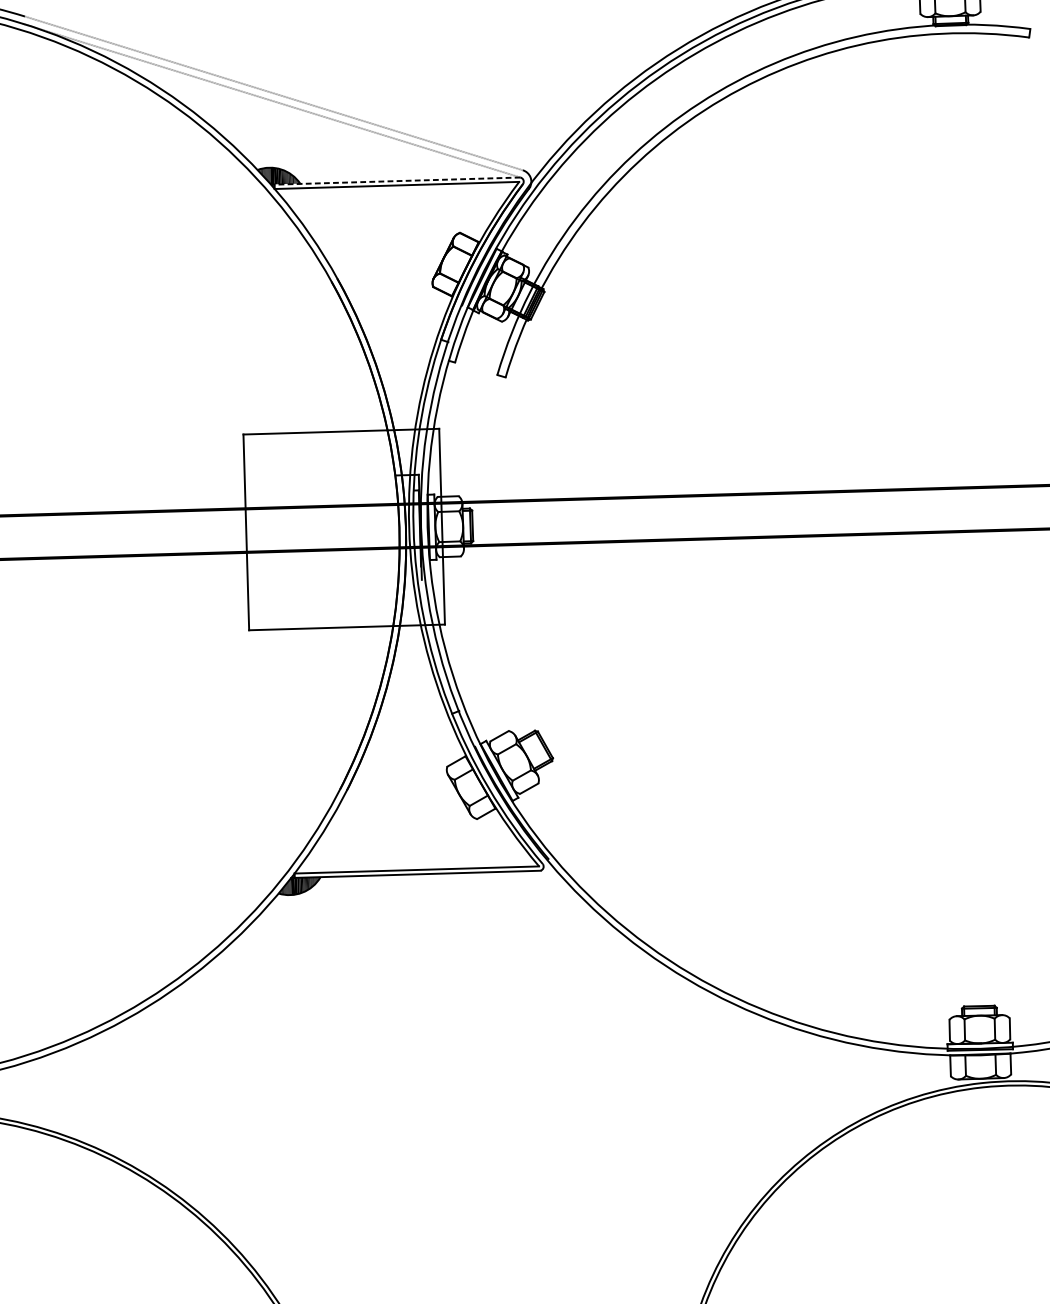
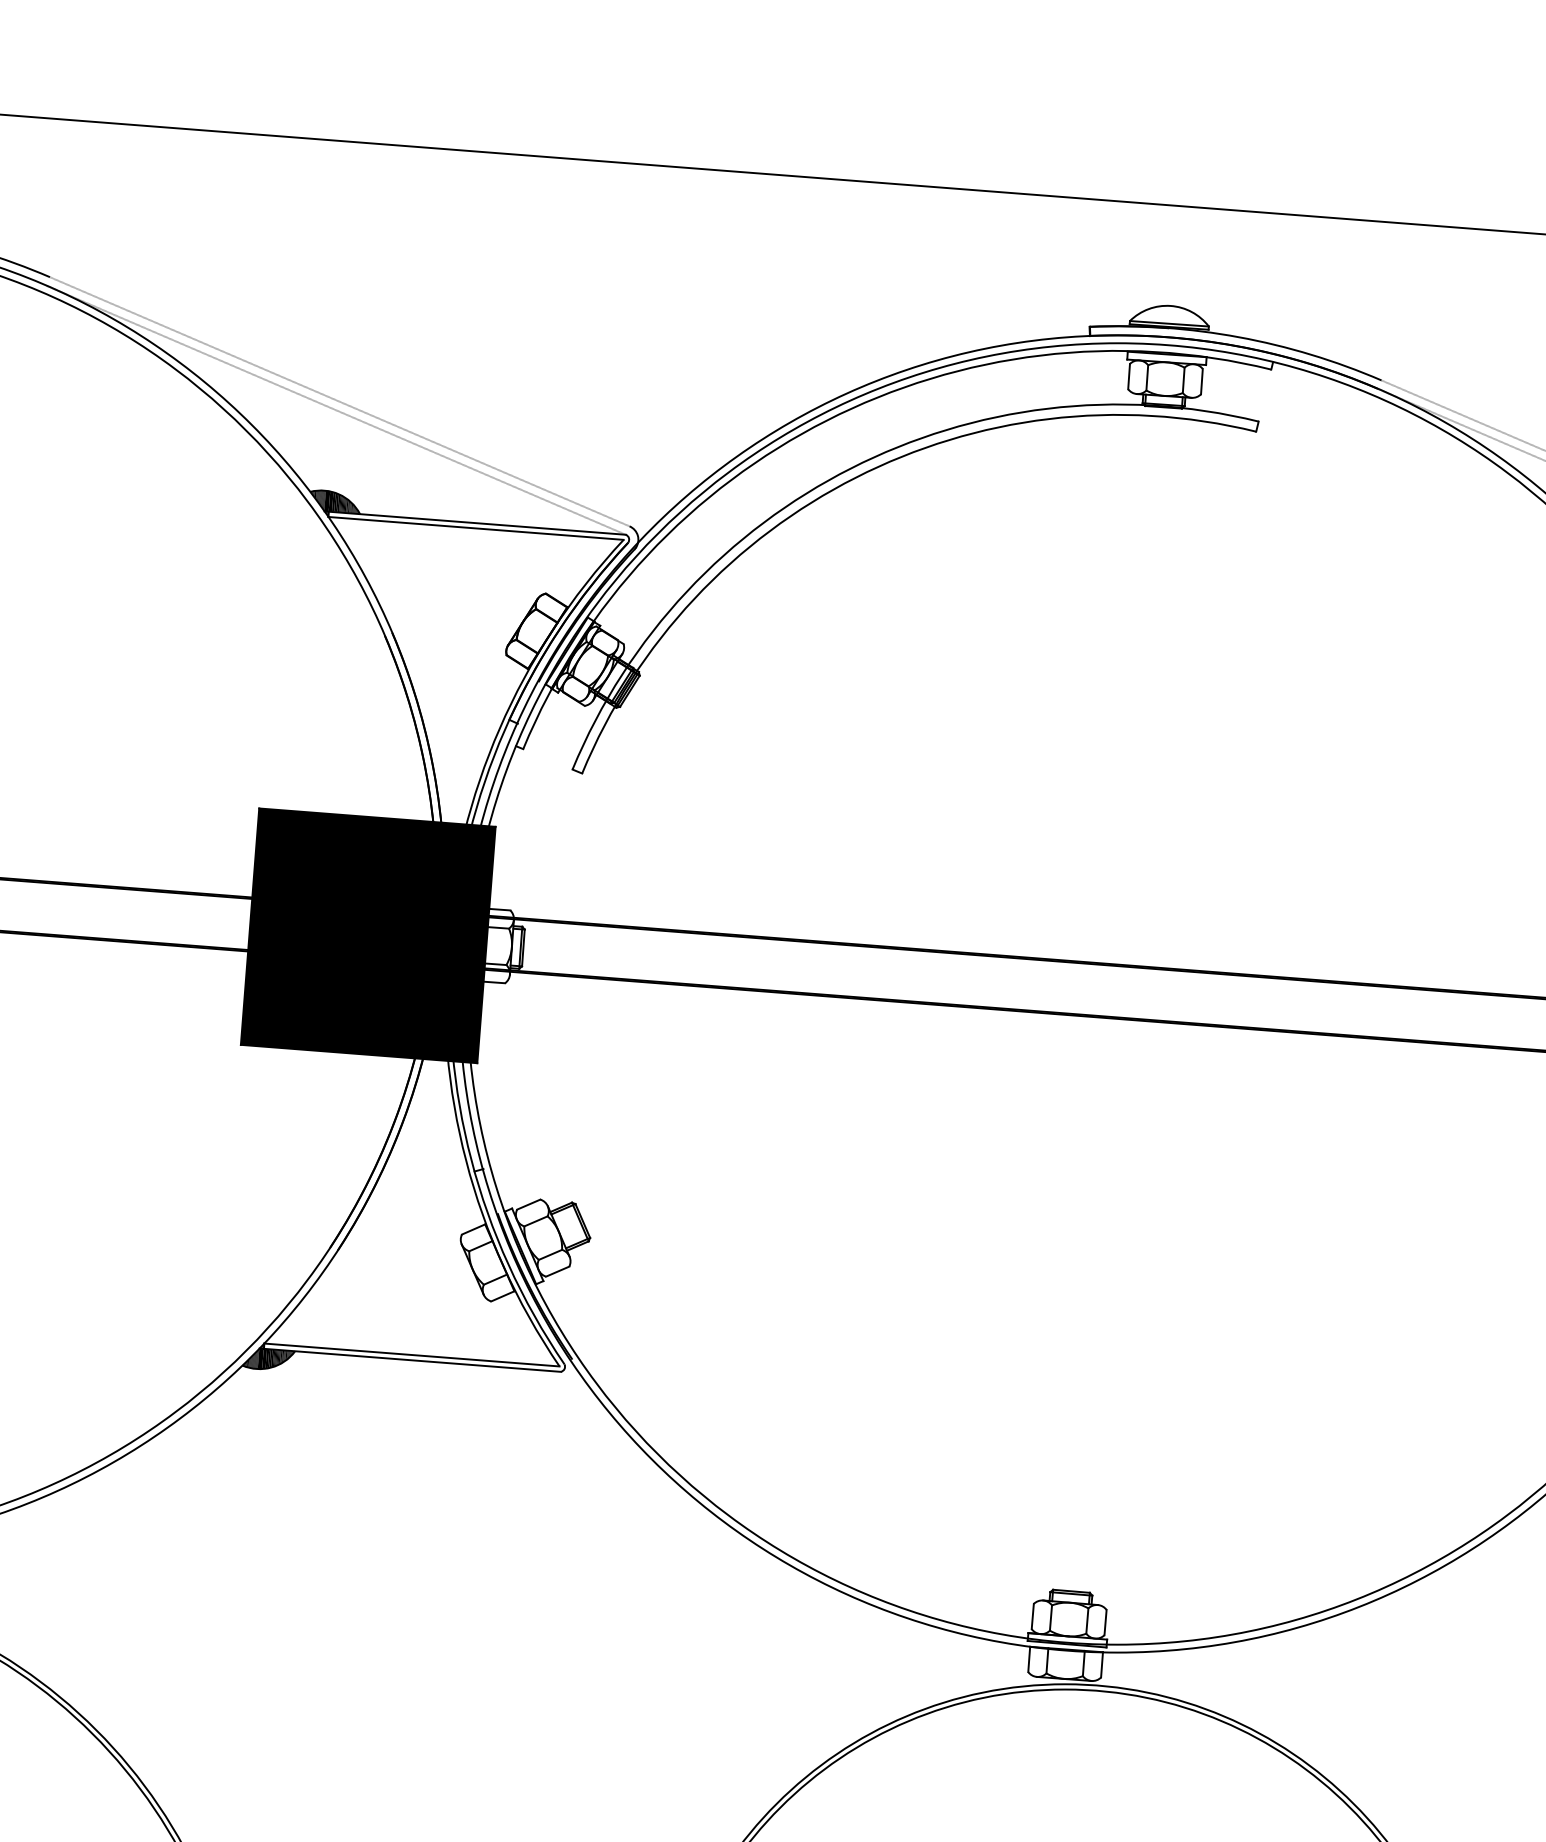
line: (395, 181) -> (474, 523), dashed -> solid
fill: (343, 529) -> (367, 935), added

